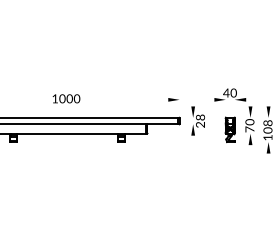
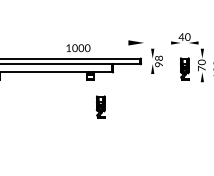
text: (66, 98) -> (78, 47), moved
part: (173, 99) -> (135, 42), size x1.6
text: (200, 124) -> (159, 64), 28 -> 98
part: (132, 173) -> (100, 106), added

